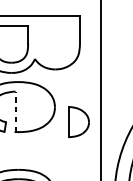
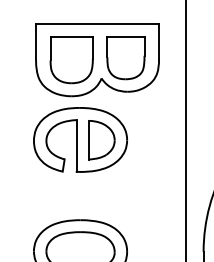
part: (53, 43) -> (125, 58), added
line: (15, 111) -> (76, 145), dashed -> solid
part: (78, 122) -> (101, 140), moved

